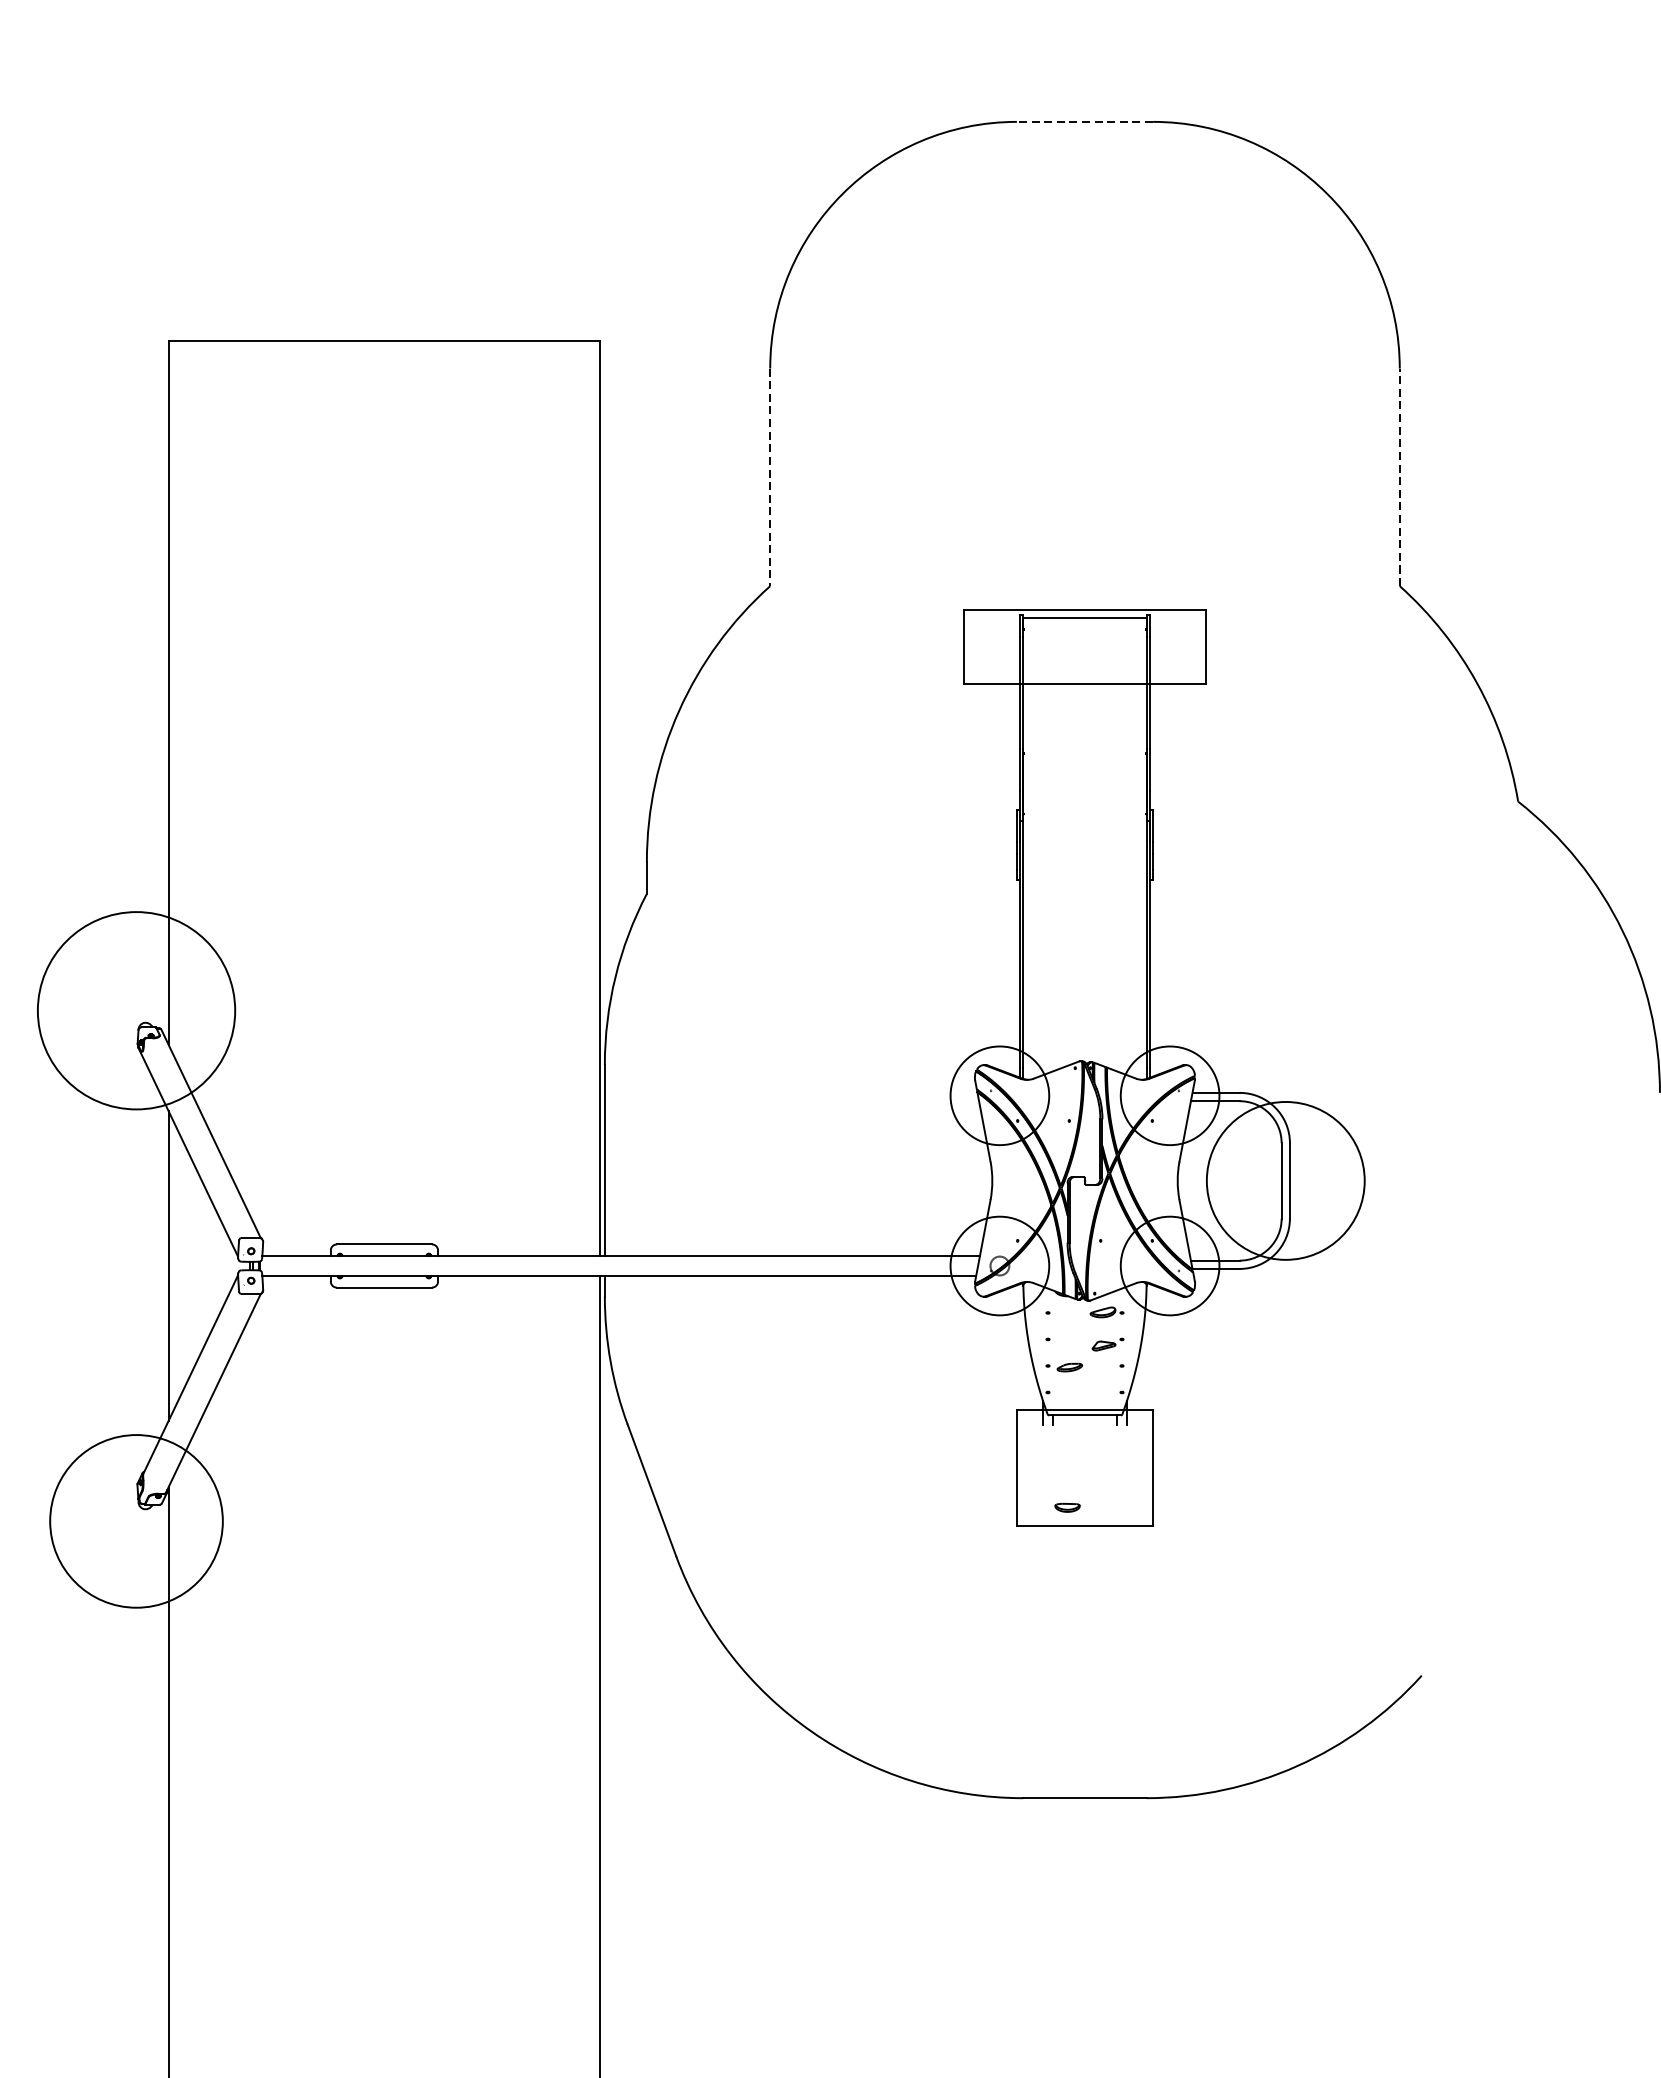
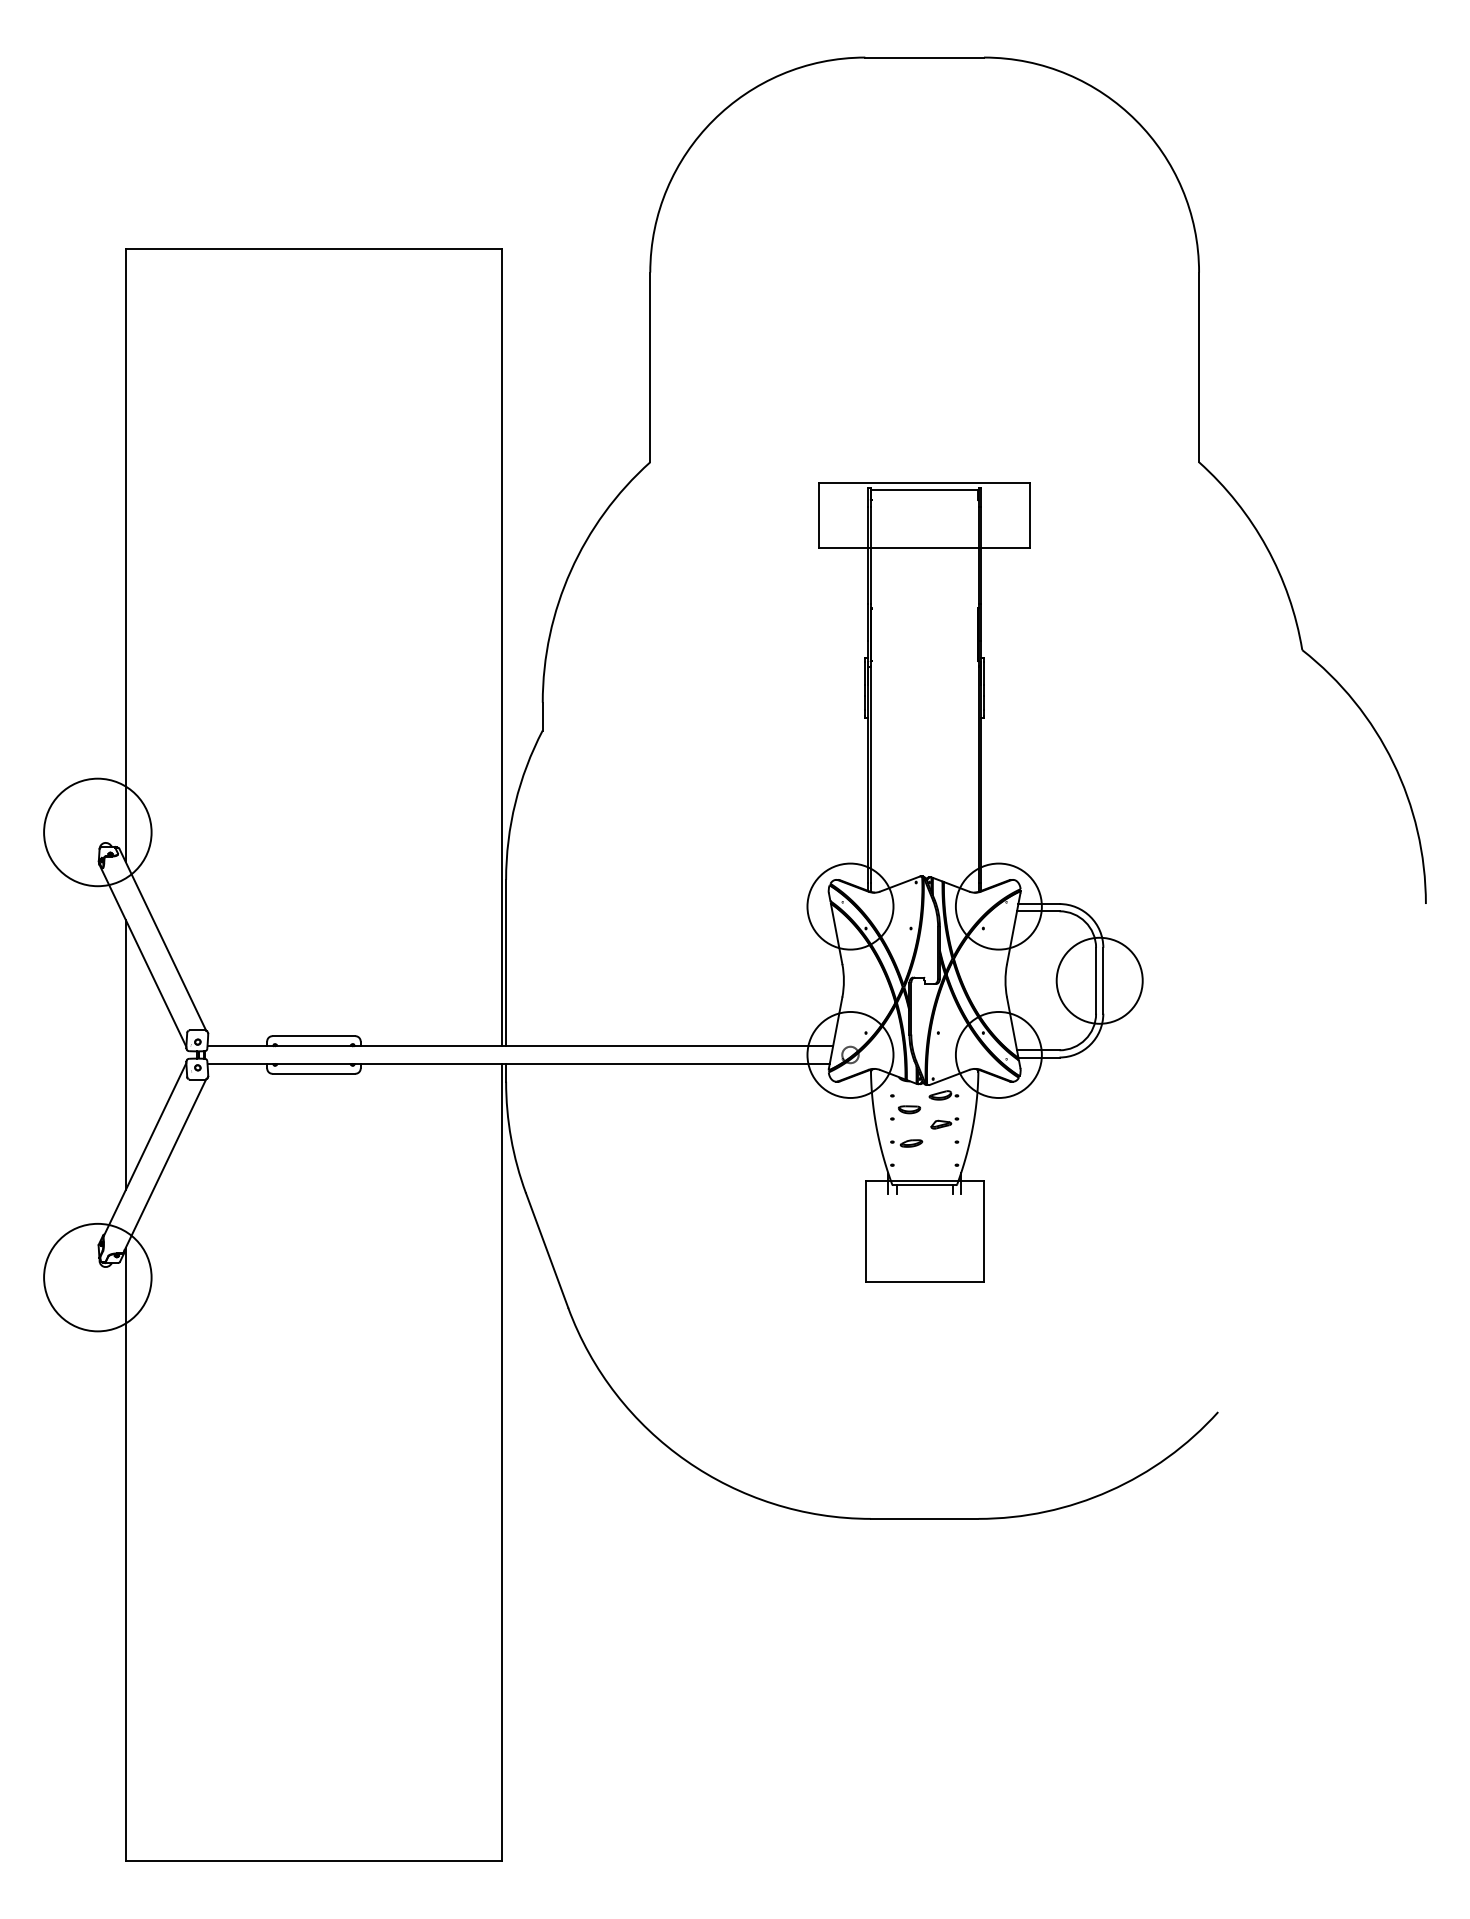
line: (1084, 121) -> (924, 57), dashed -> solid
line: (770, 477) -> (650, 367), dashed -> solid
line: (1400, 477) -> (1199, 367), dashed -> solid
circle: (136, 1010) -> (97, 832), size x0.62
circle: (1285, 1180) -> (1099, 980), size x0.62
part: (1067, 1507) -> (909, 1109), moved
circle: (136, 1521) -> (97, 1277), size x0.71

